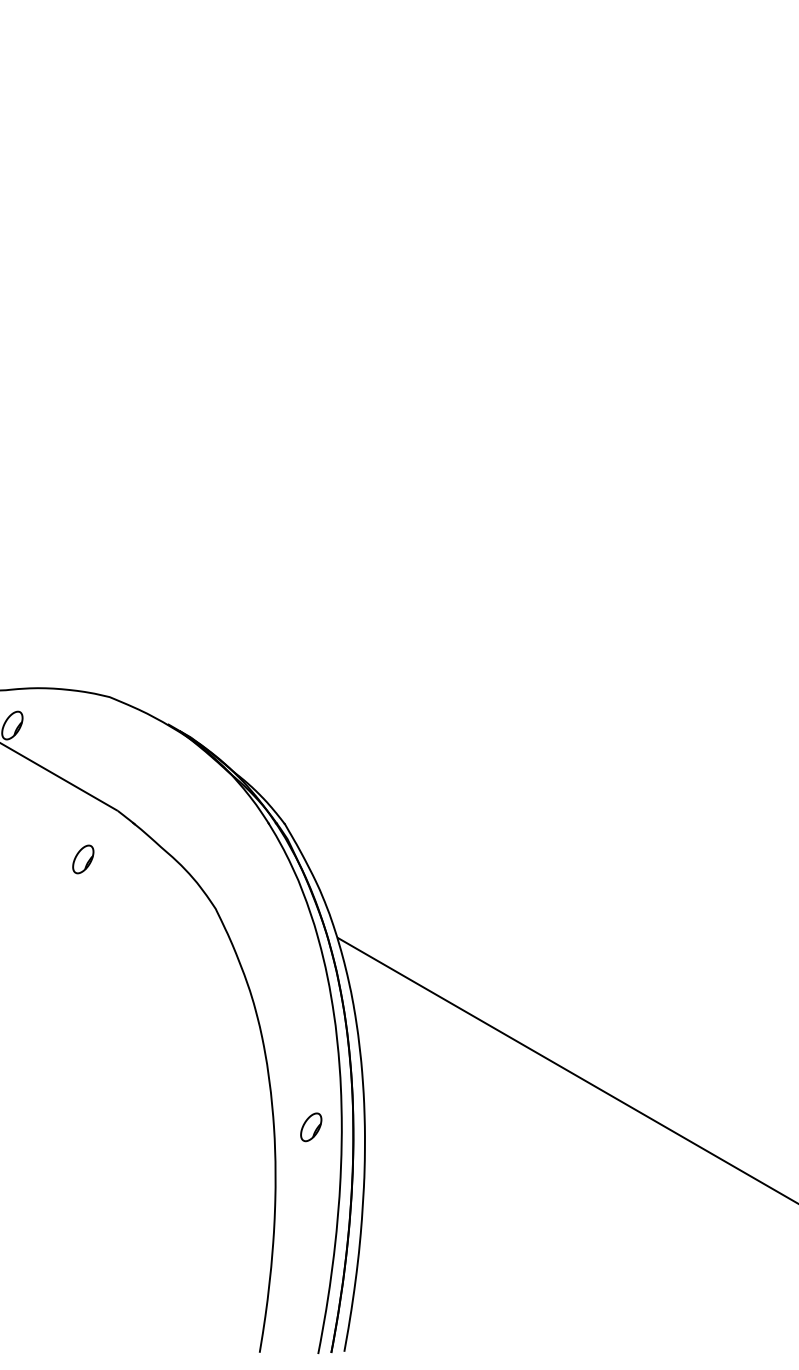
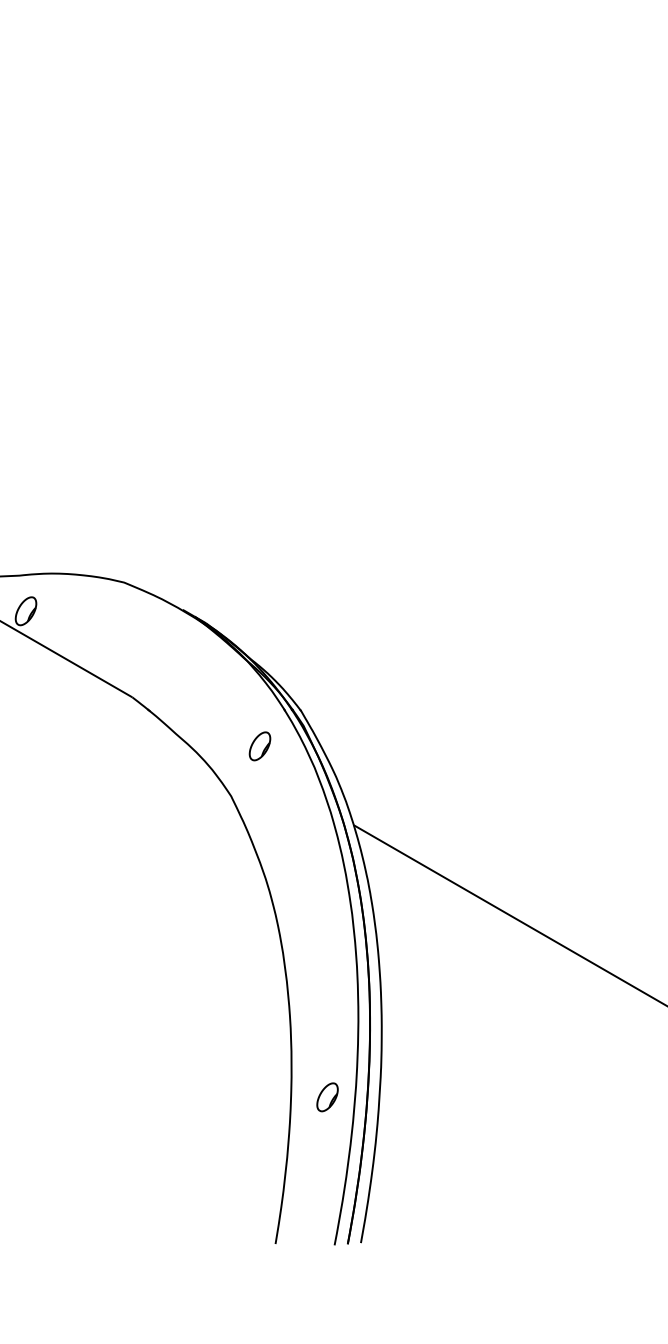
part: (83, 859) -> (260, 746), moved
part: (311, 1127) -> (327, 1097), moved

